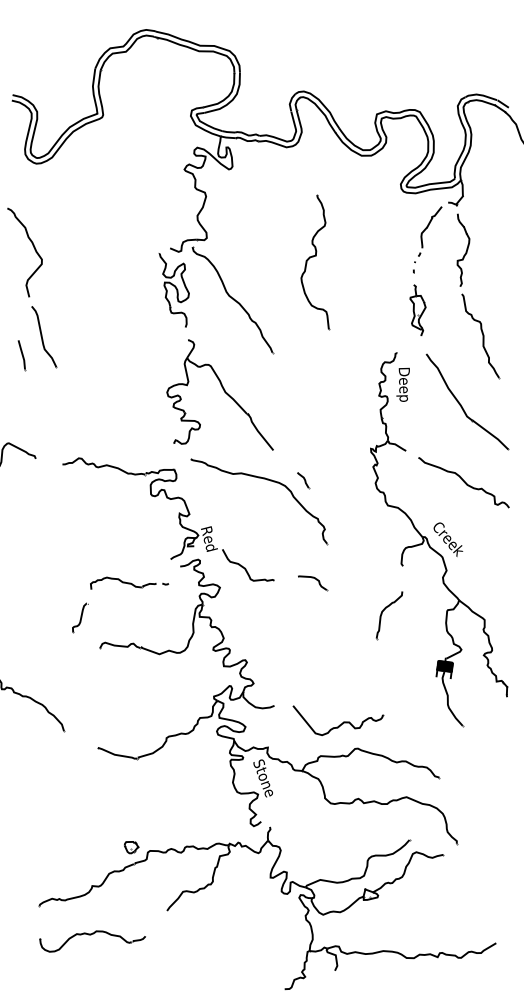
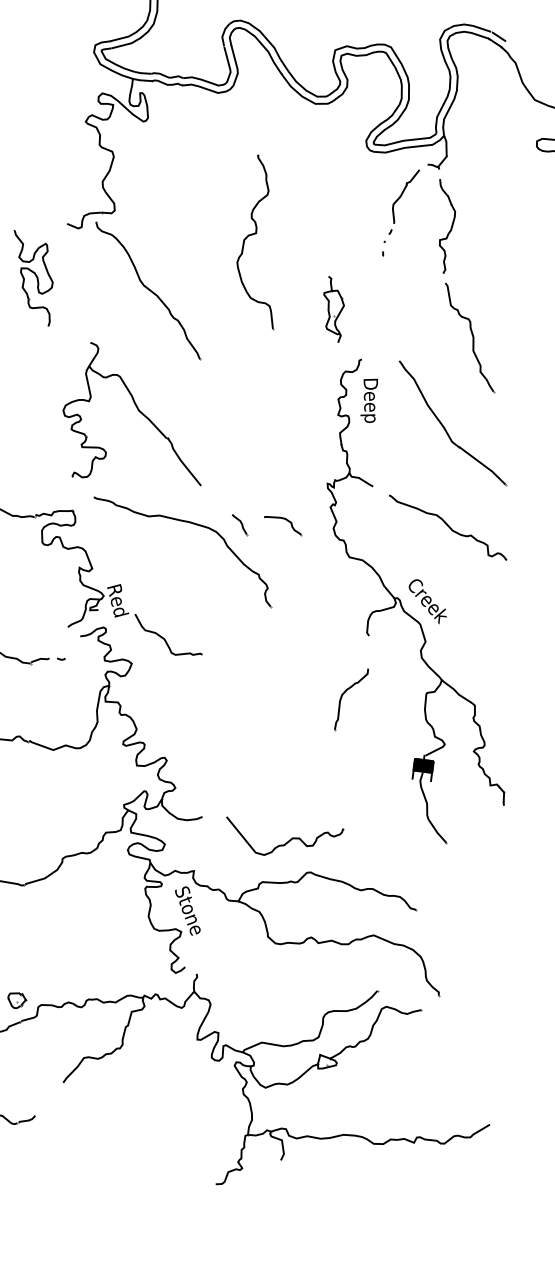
part: (173, 290) -> (32, 278), moved
part: (417, 310) -> (333, 309), moved
part: (313, 583) -> (284, 526), moved

